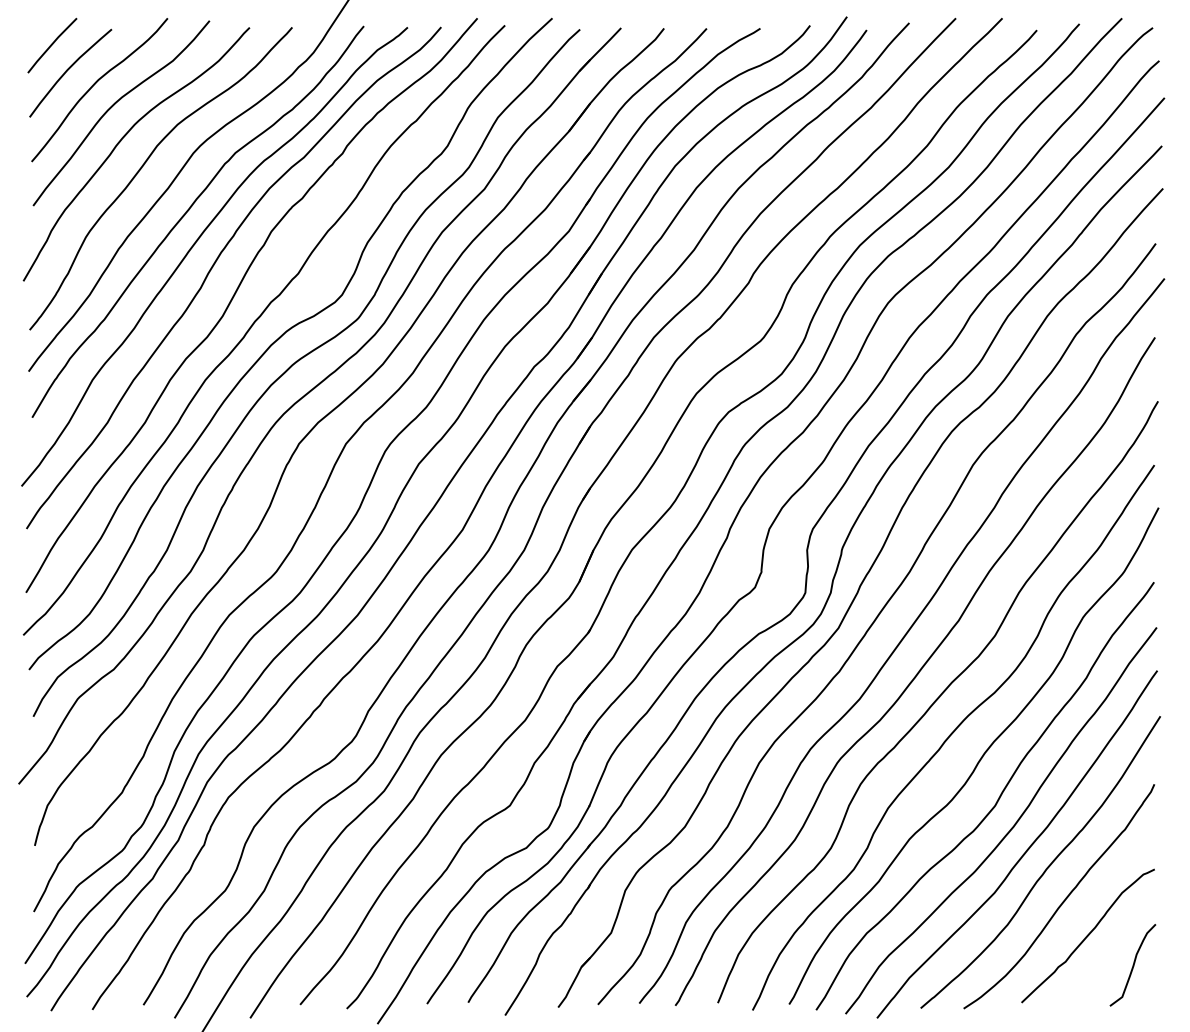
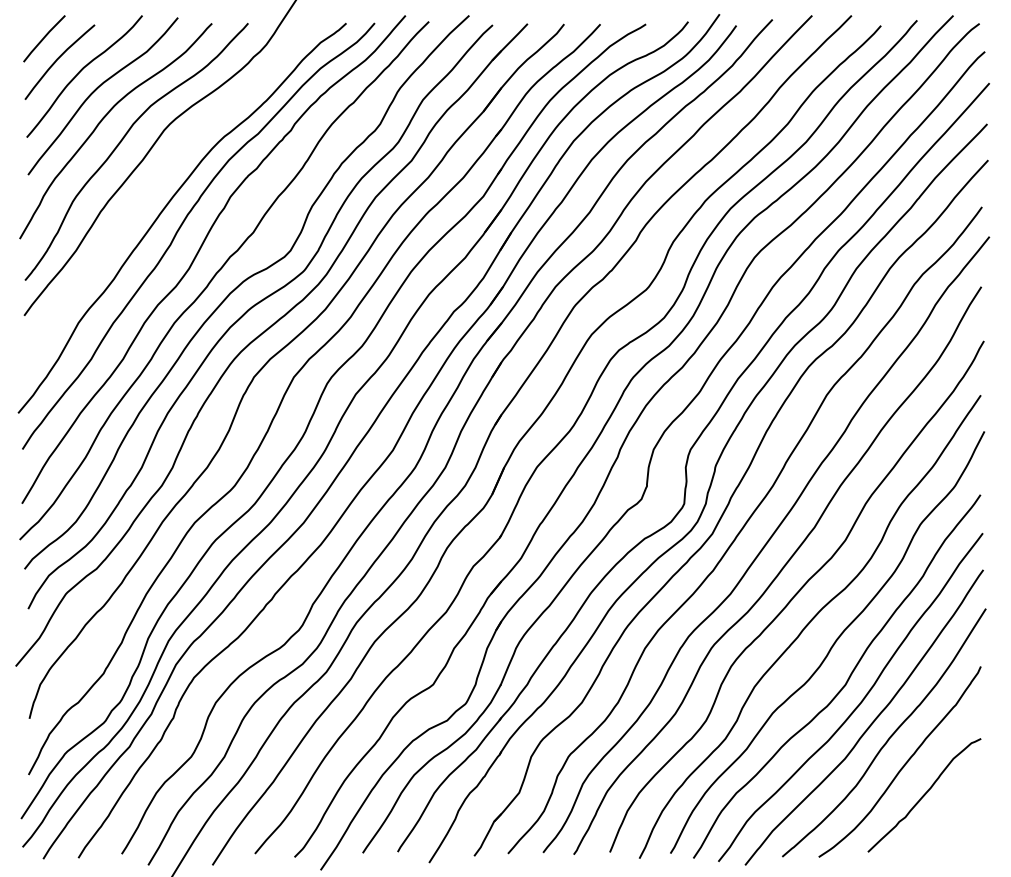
curve: (185, 215) -> (157, 183), removed
curve: (1132, 965) -> (962, 820), removed

